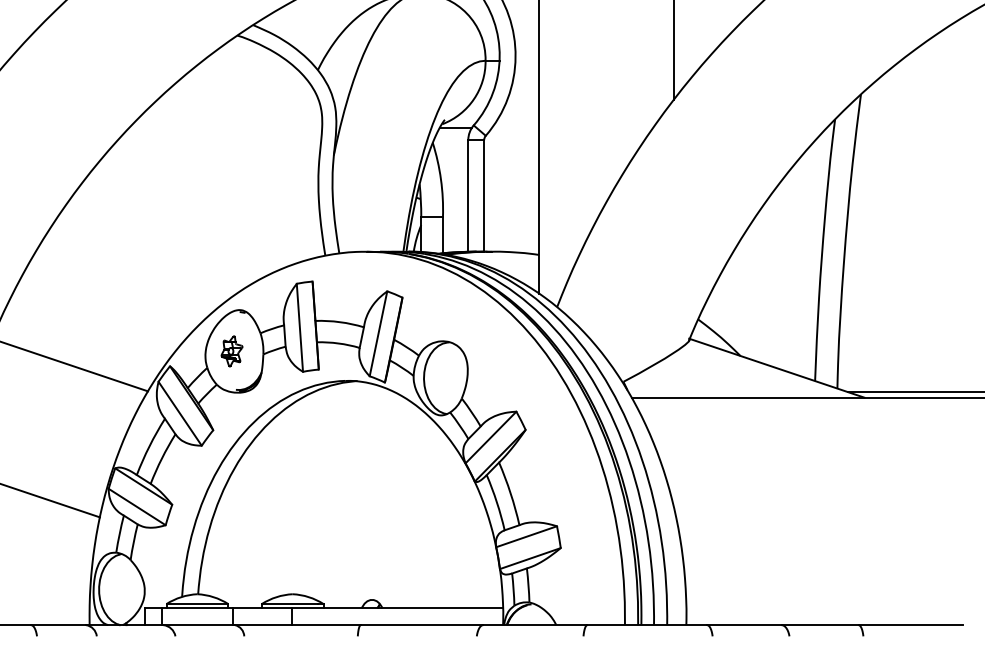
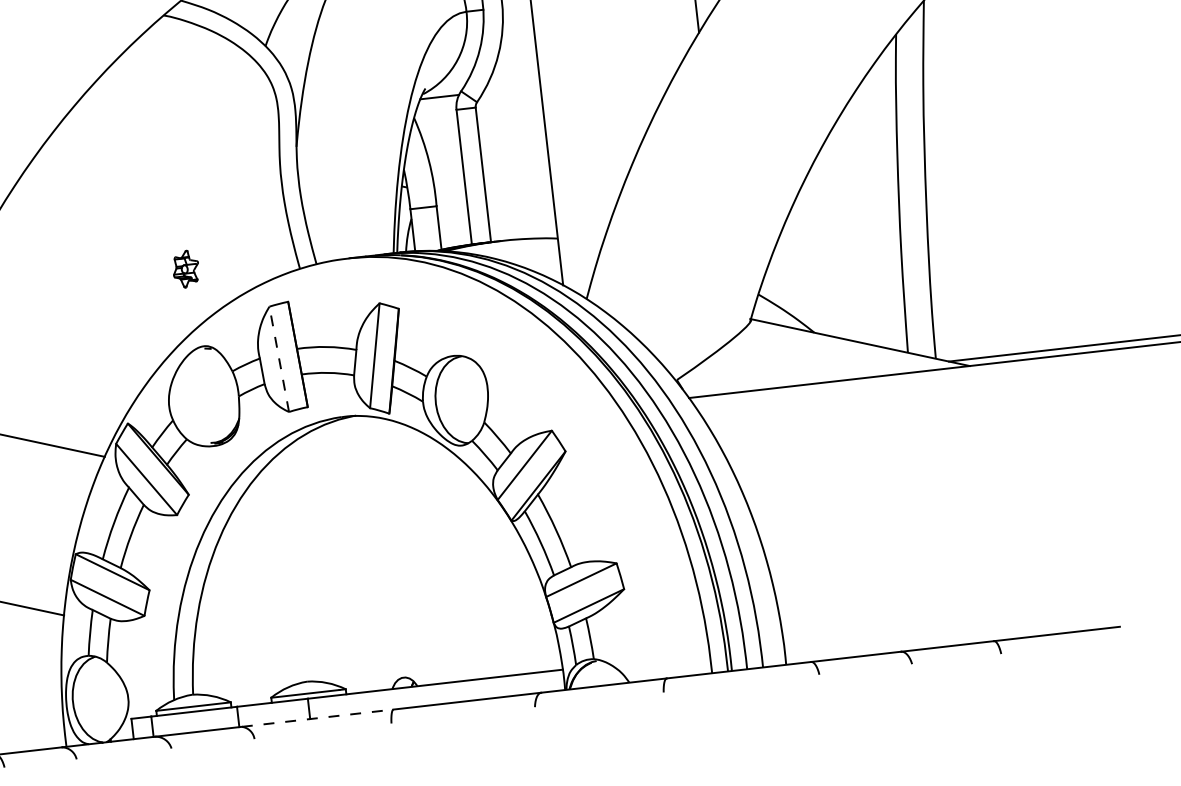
line: (299, 327) -> (278, 359), solid -> dashed
part: (231, 351) -> (185, 269), moved
line: (297, 625) -> (317, 718), solid -> dashed

